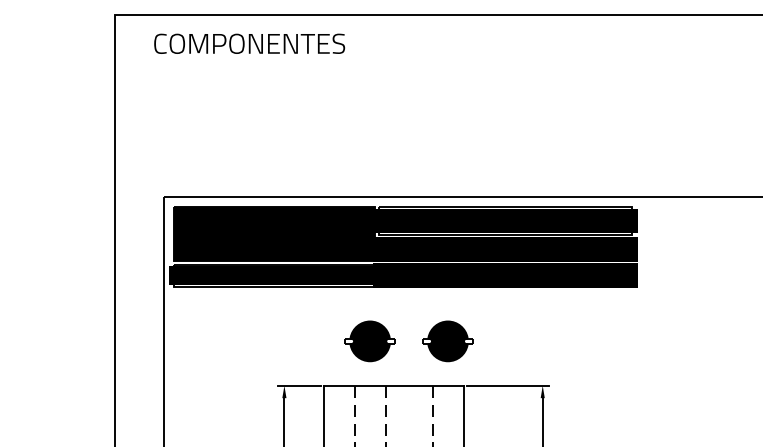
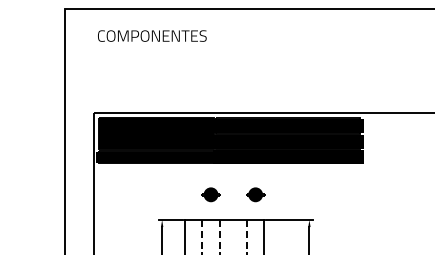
text: (249, 42) -> (152, 35), moved
part: (369, 341) -> (210, 194), size x0.62
part: (448, 341) -> (255, 194), size x0.62

